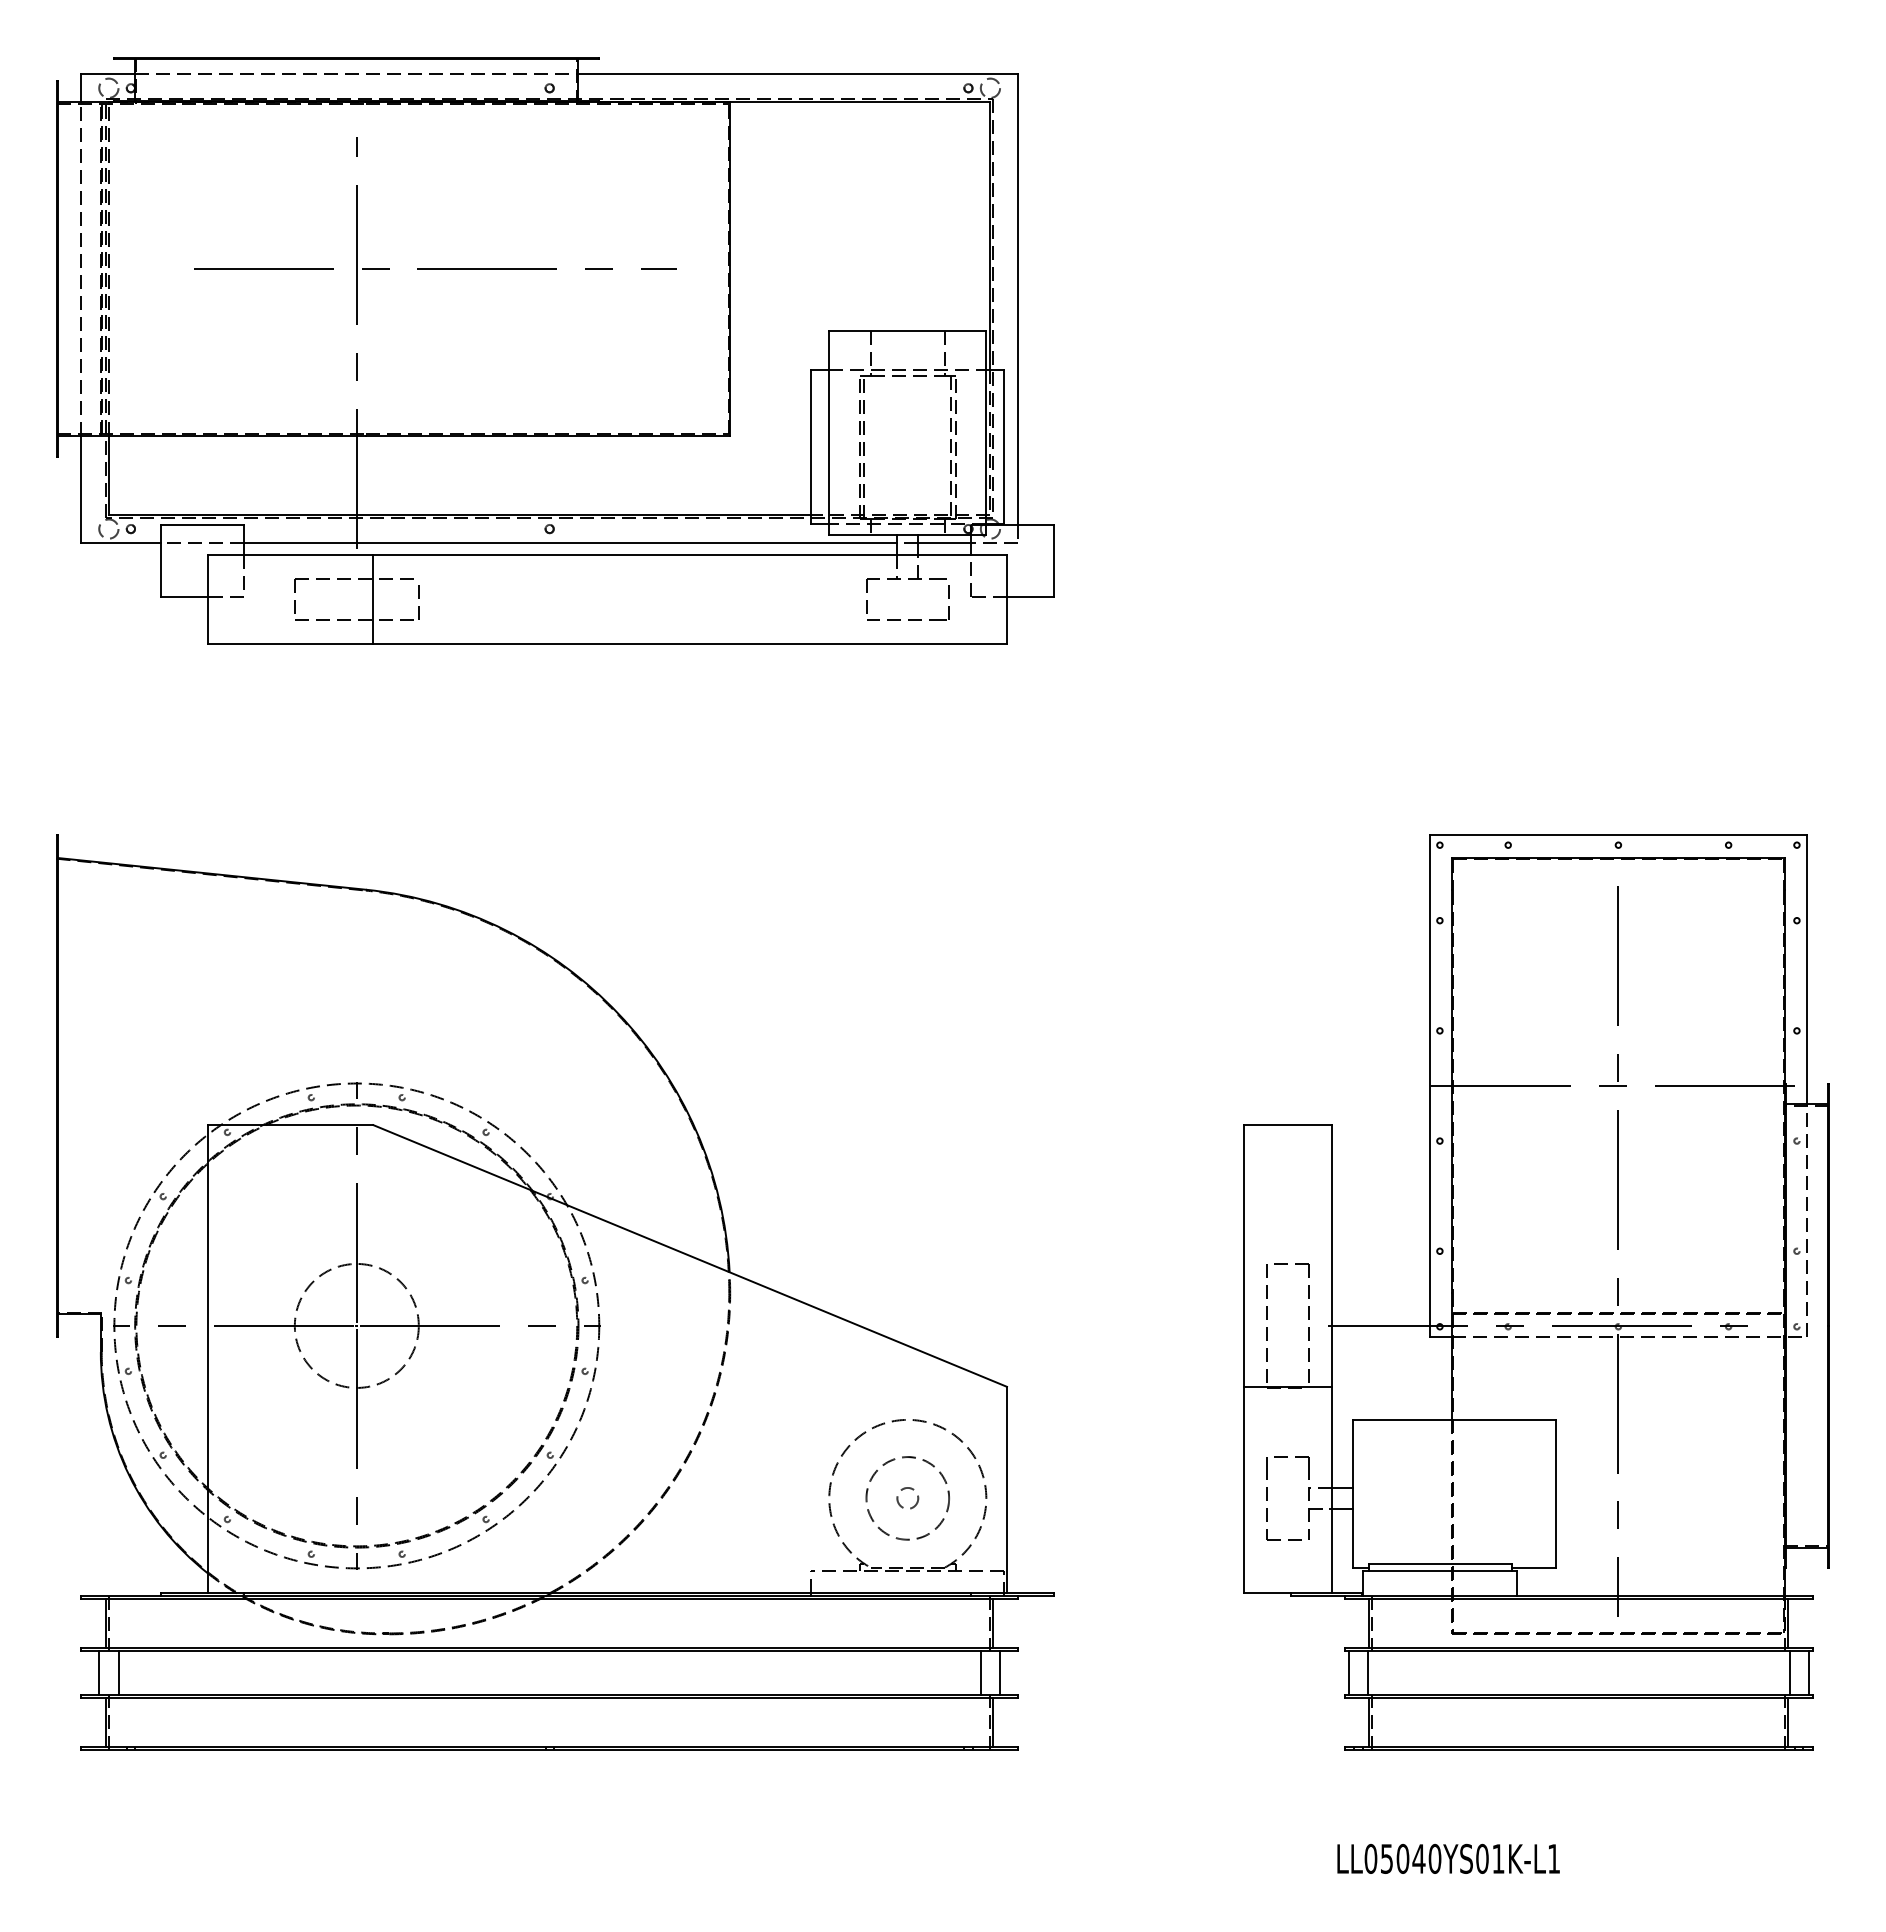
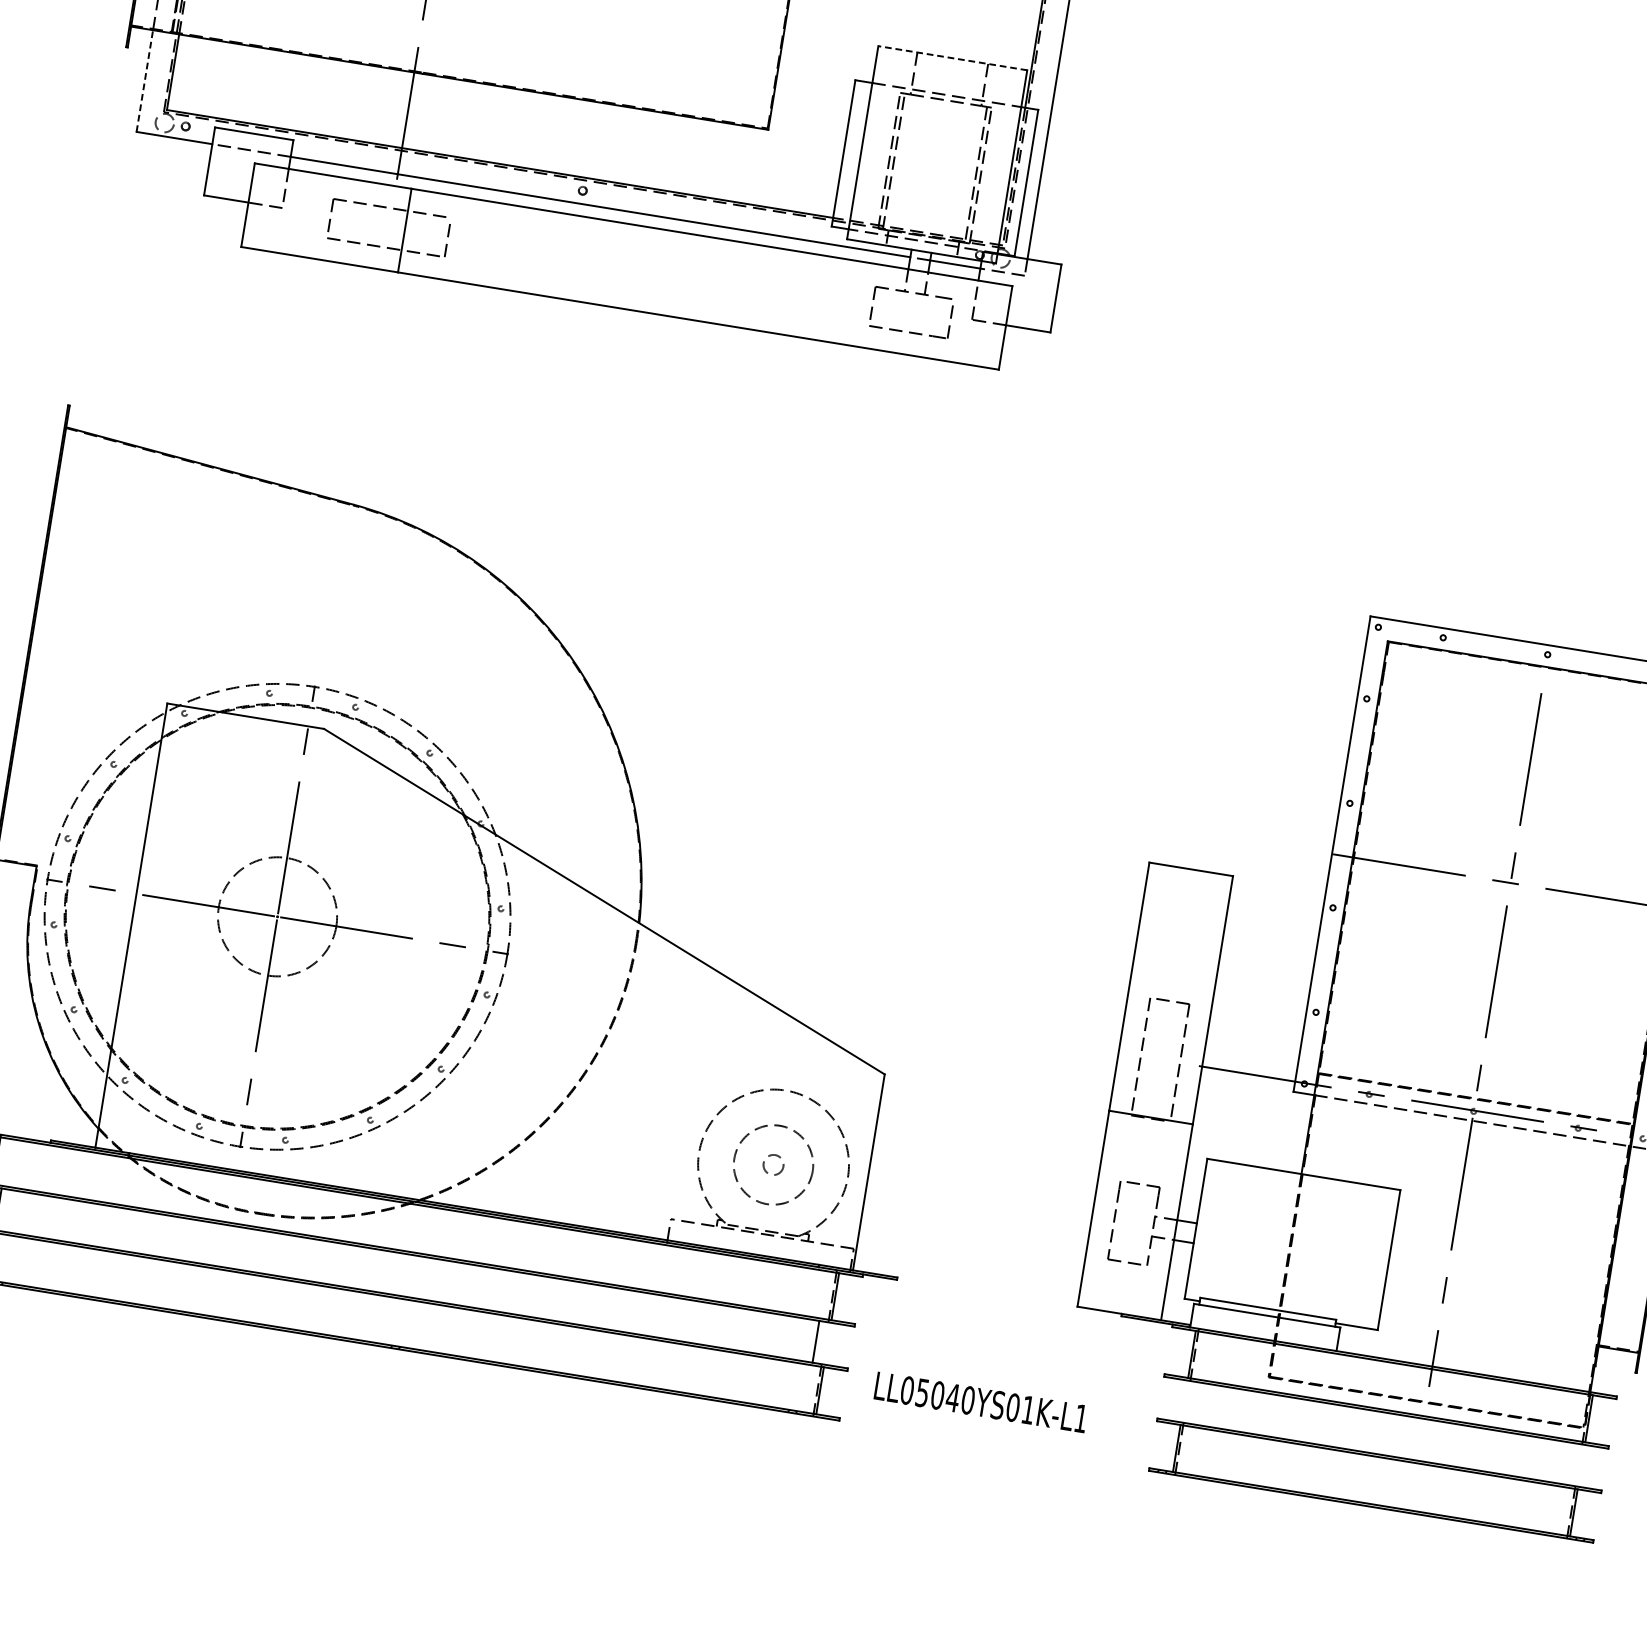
line: (907, 331) -> (952, 58), solid -> dashed
line: (81, 489) -> (144, 81), solid -> dashed
line: (1000, 1673) -> (834, 1345), removed
line: (1348, 1673) -> (1164, 1398), removed
line: (1368, 1673) -> (1183, 1401), removed
line: (1789, 1673) -> (1582, 1466), removed
line: (1808, 1673) -> (1600, 1469), removed
text: (1448, 1858) -> (981, 1402), moved

